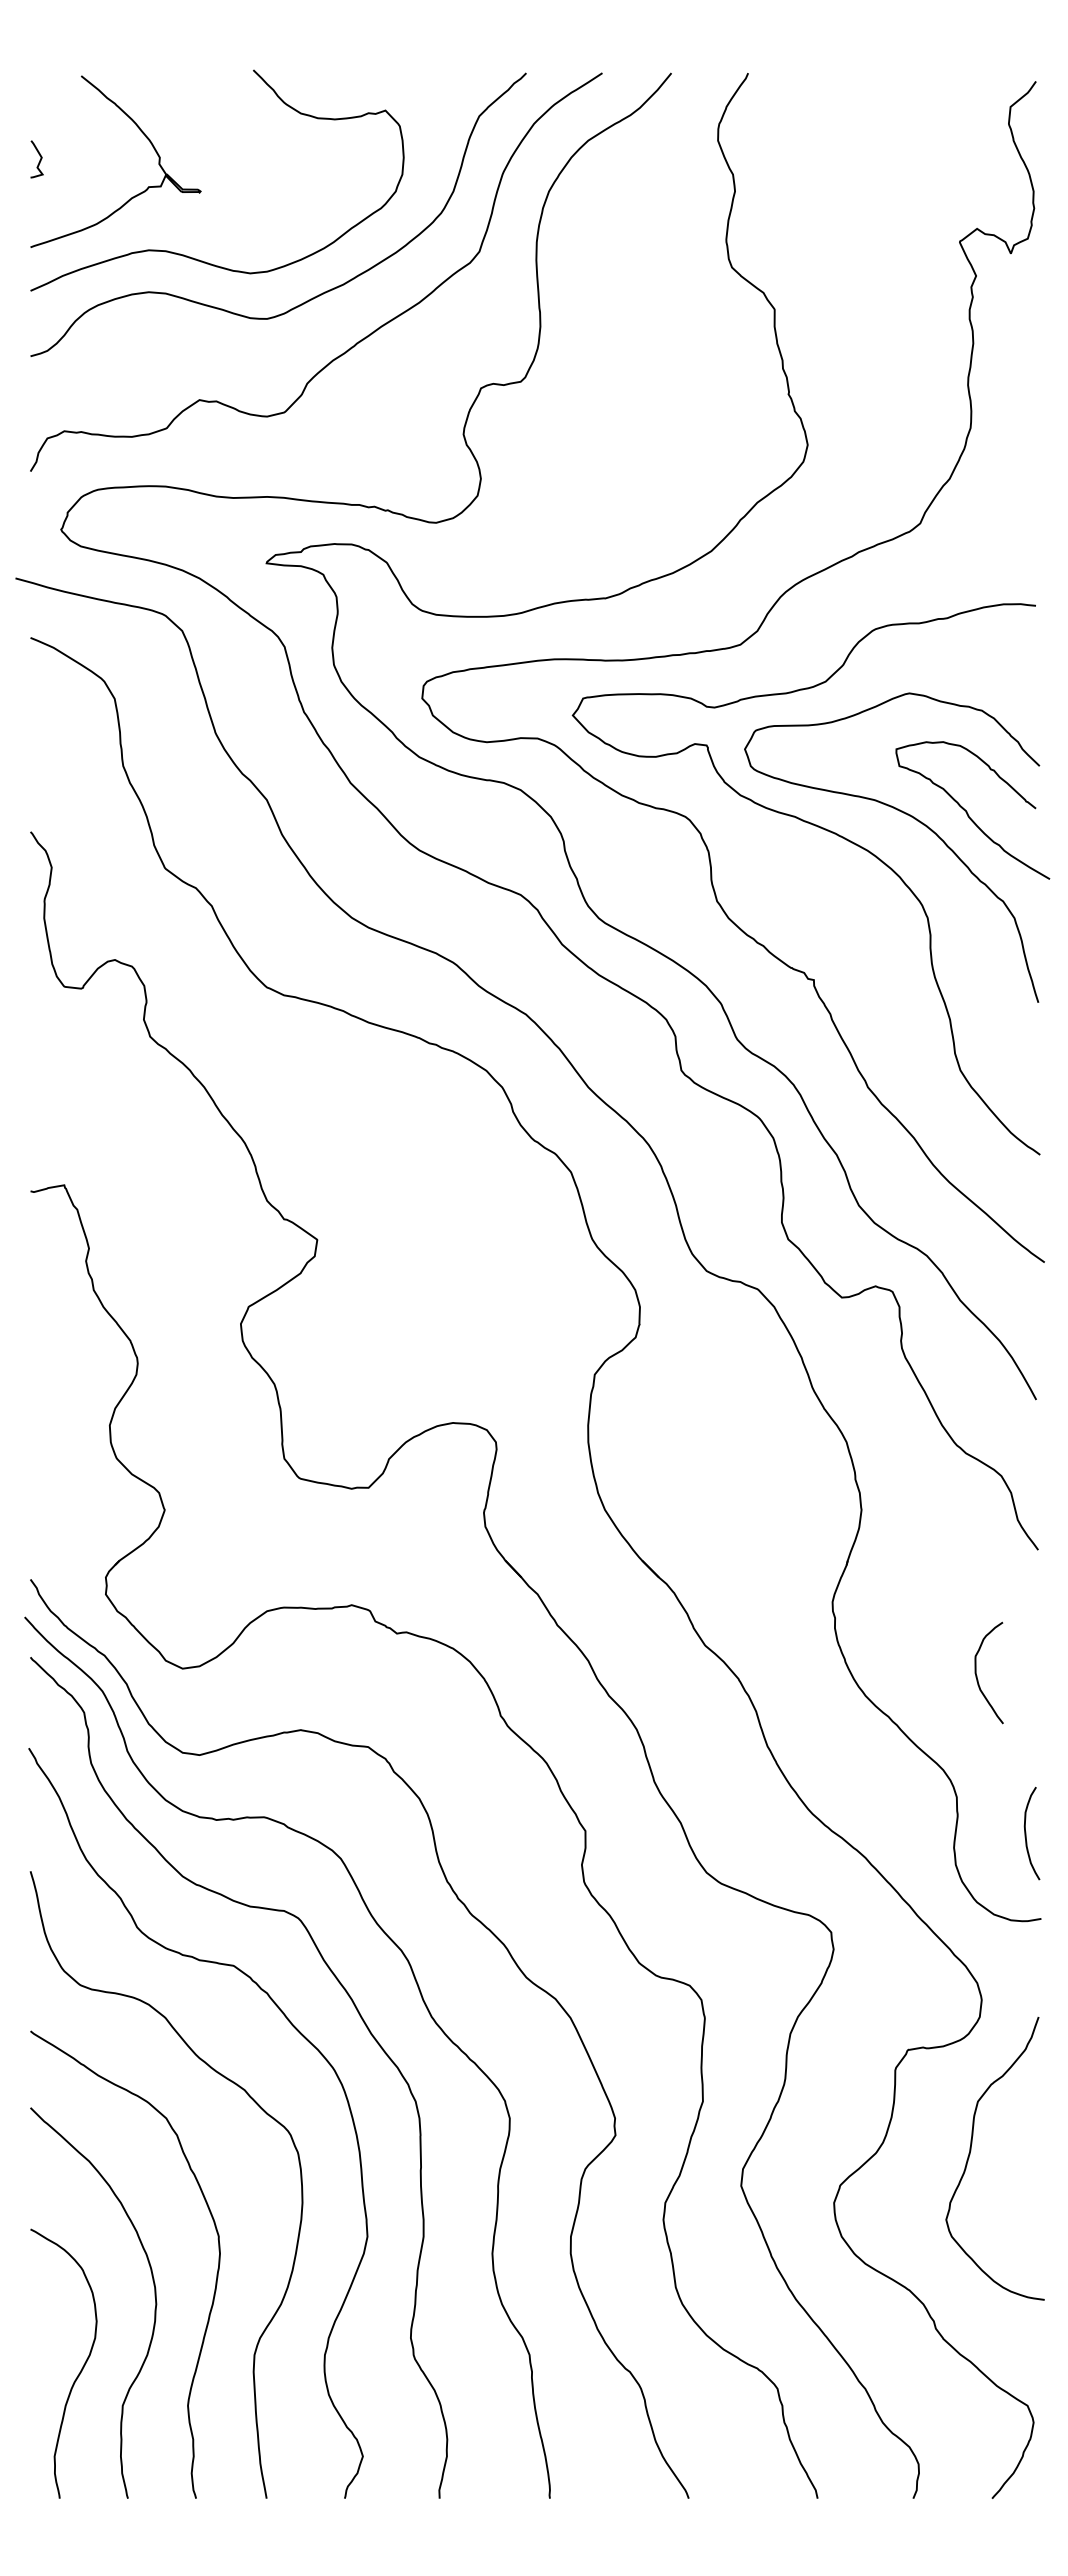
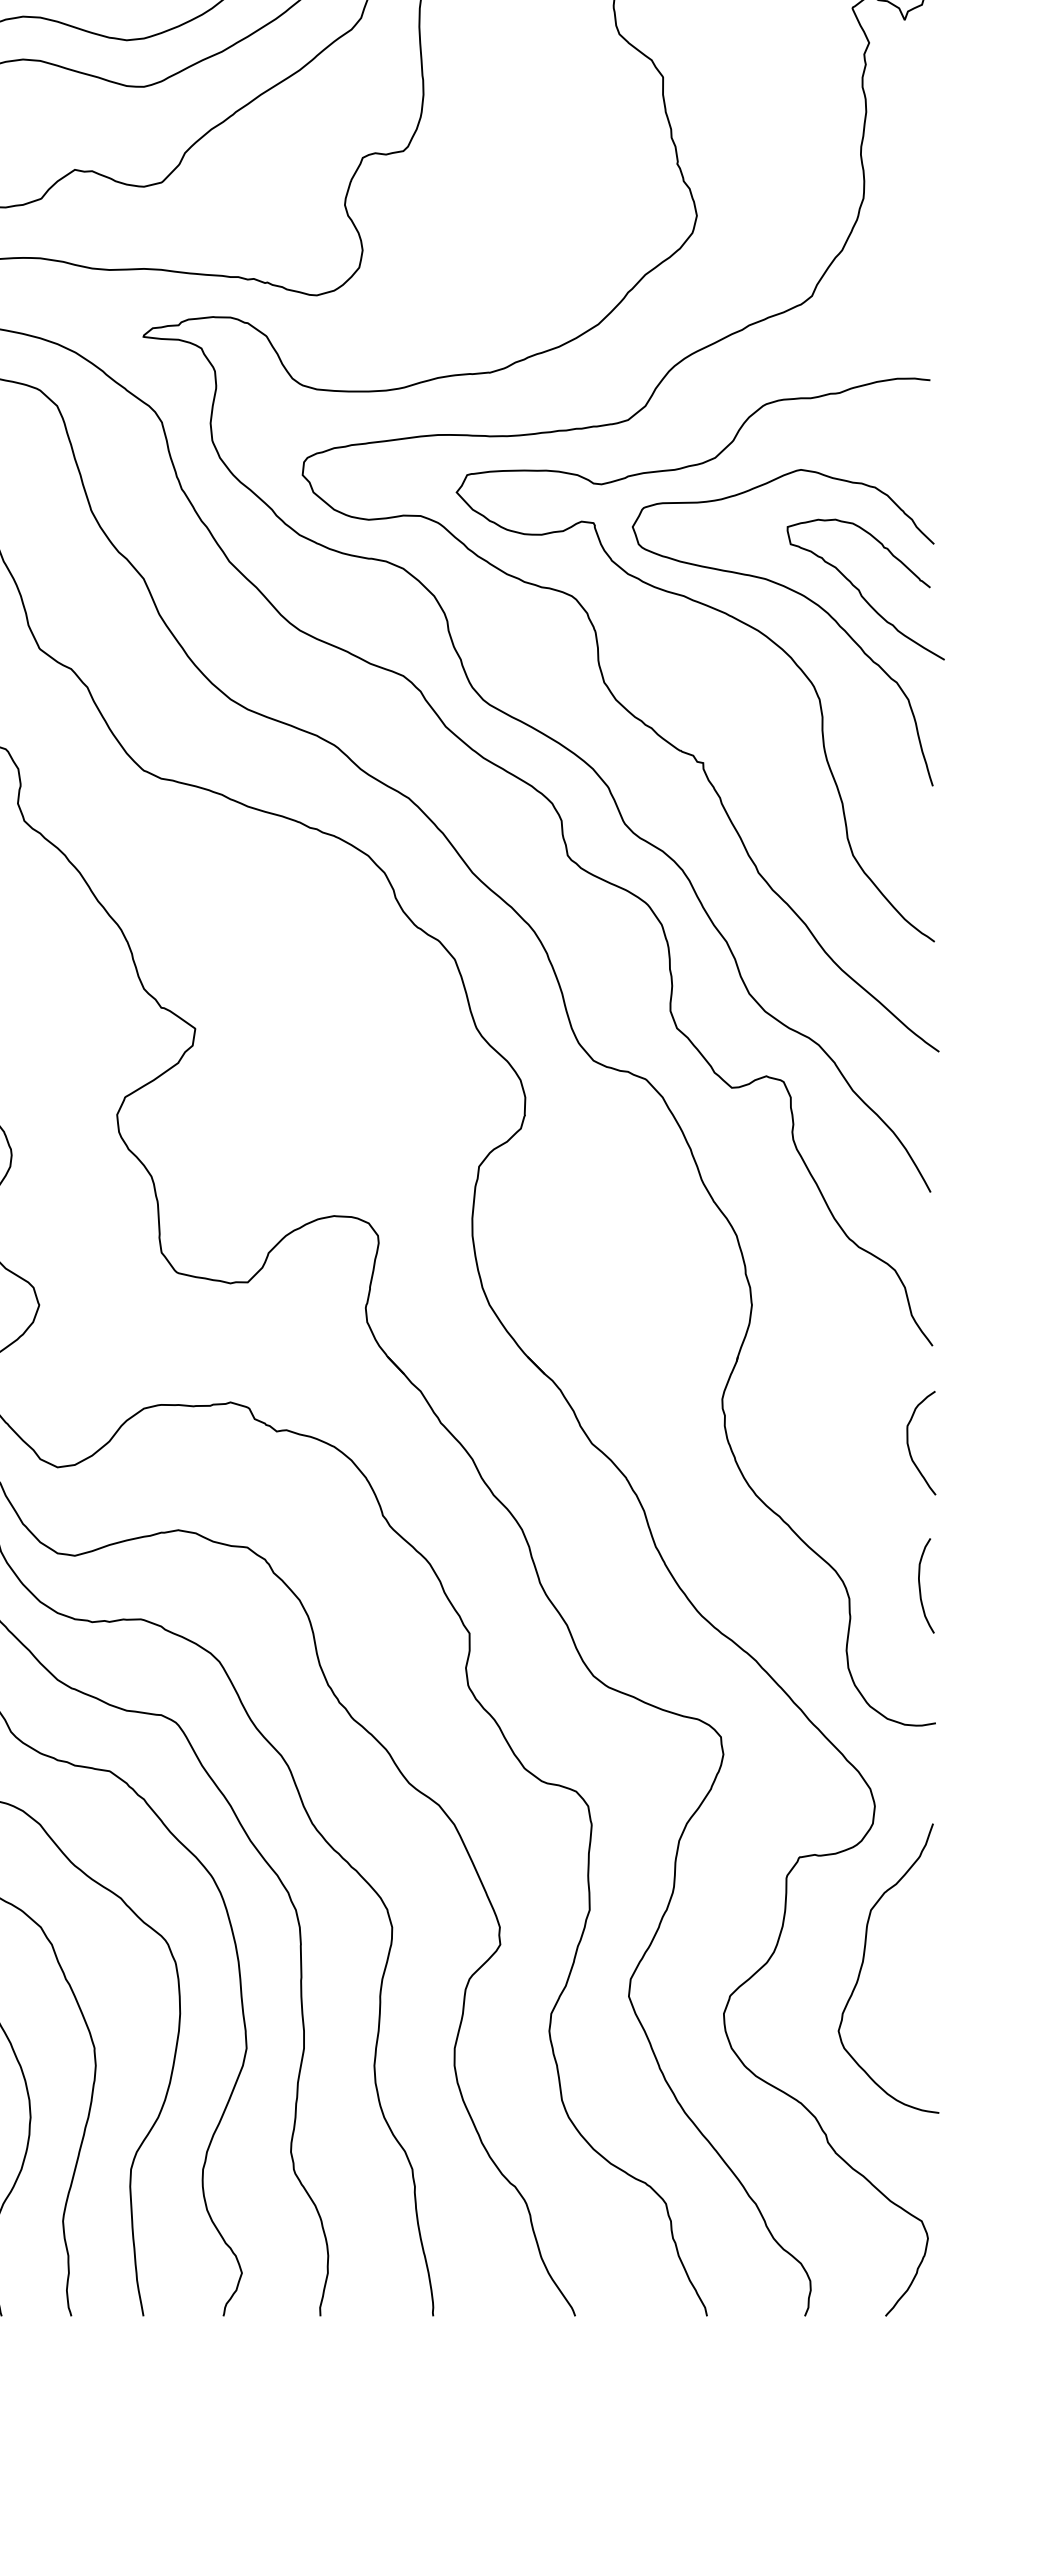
curve: (977, 1675) -> (909, 1445), moved
curve: (1026, 1833) -> (920, 1585), moved

